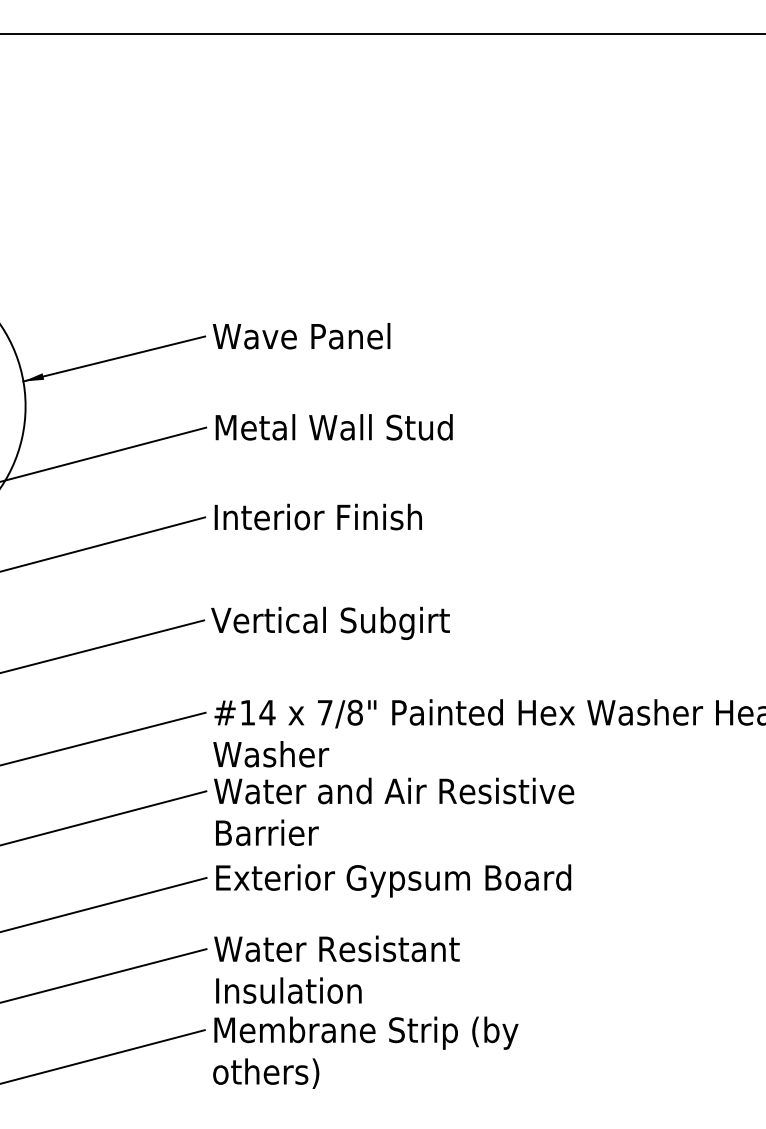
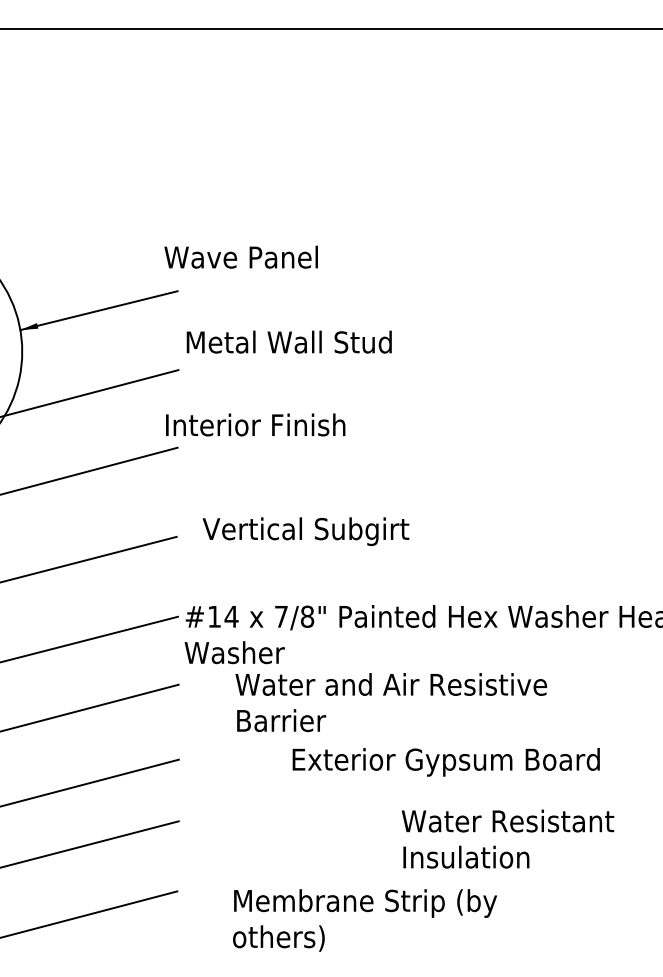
text: (301, 336) -> (241, 257), moved
text: (333, 427) -> (288, 342), moved
text: (317, 516) -> (254, 424), moved
text: (330, 622) -> (305, 530), moved
text: (394, 811) -> (391, 702), moved
text: (393, 880) -> (446, 761), moved
text: (336, 969) -> (507, 838), moved
text: (365, 1052) -> (364, 920), moved

